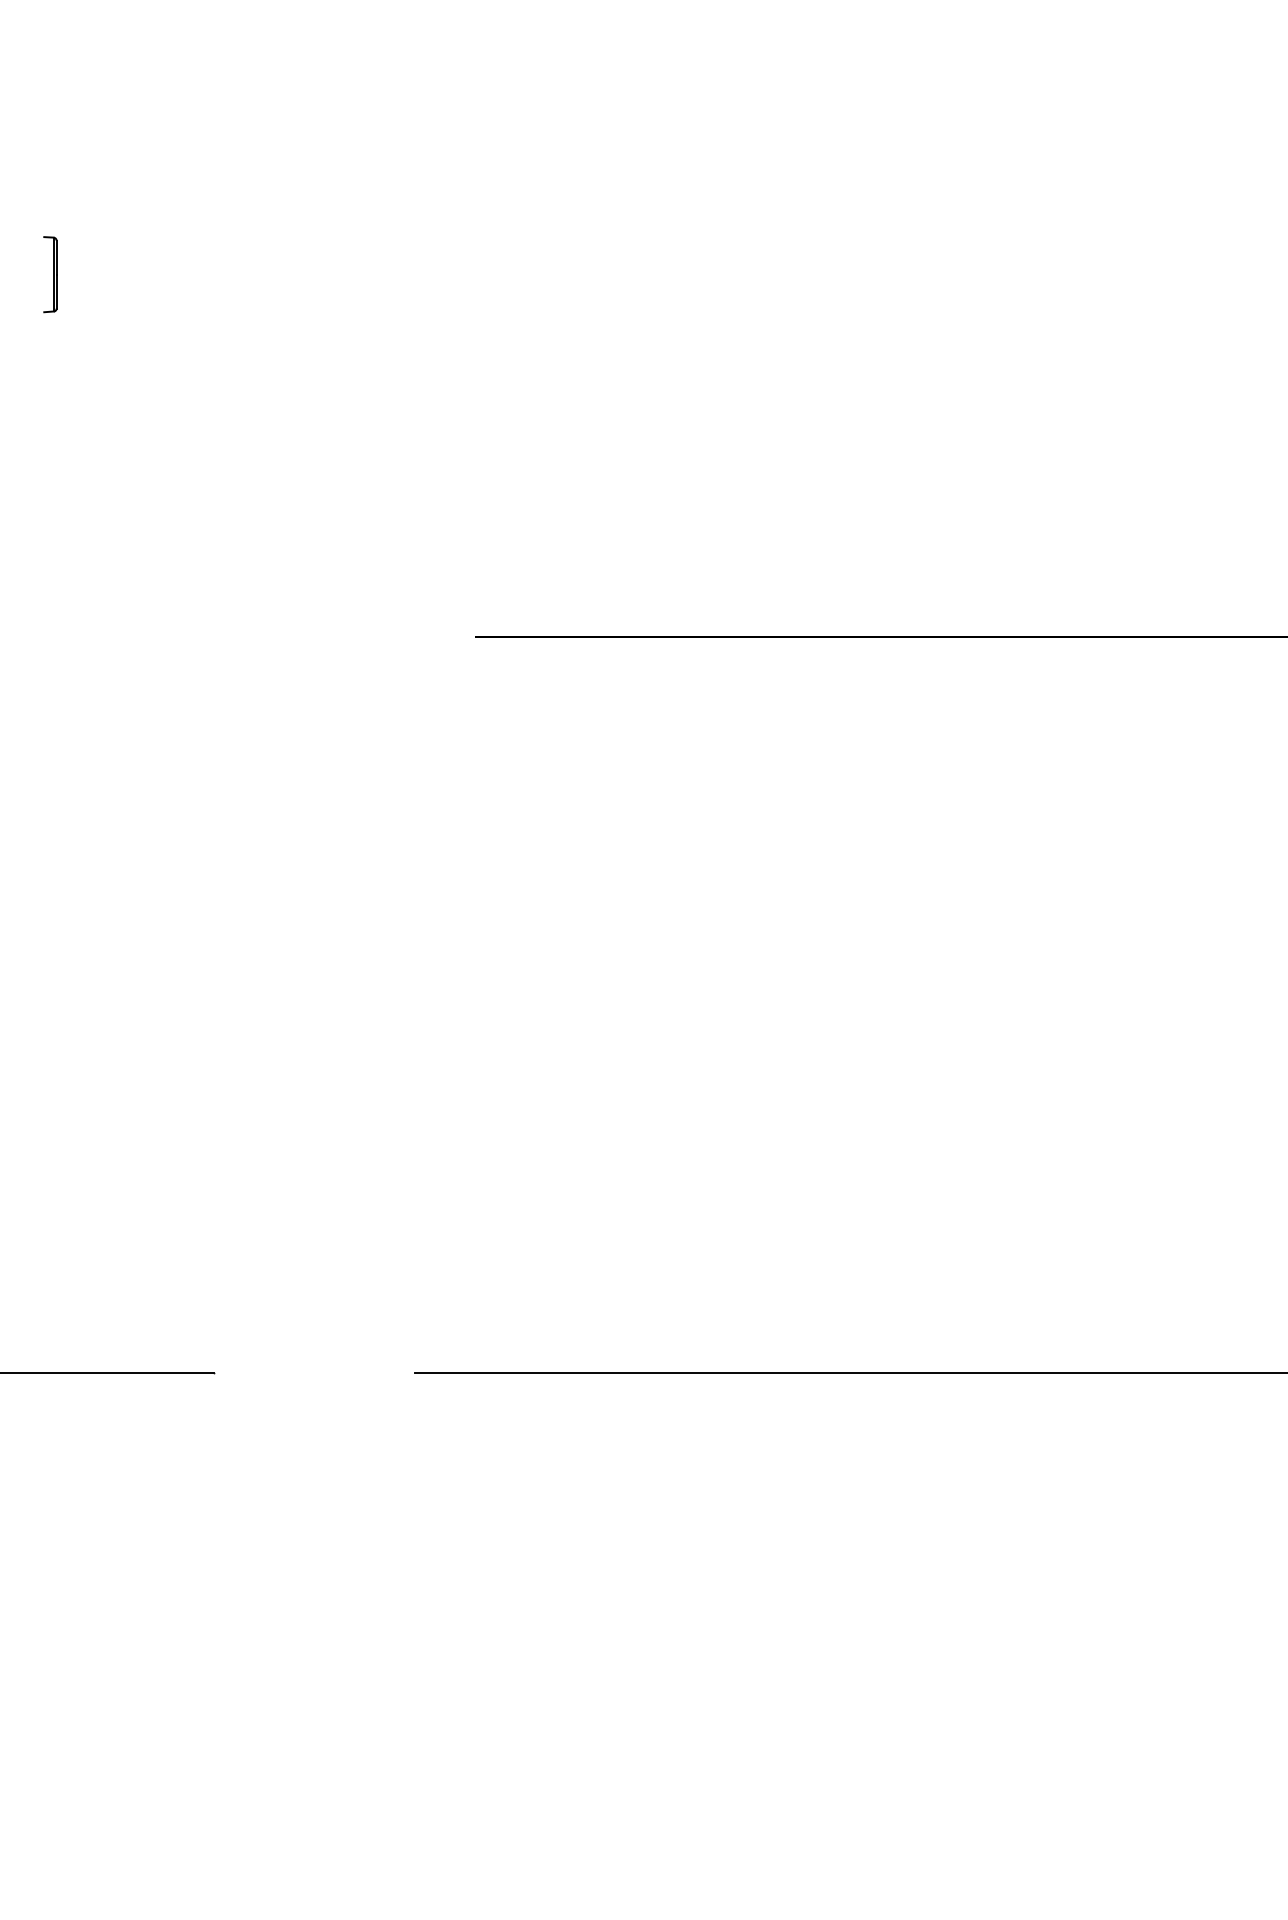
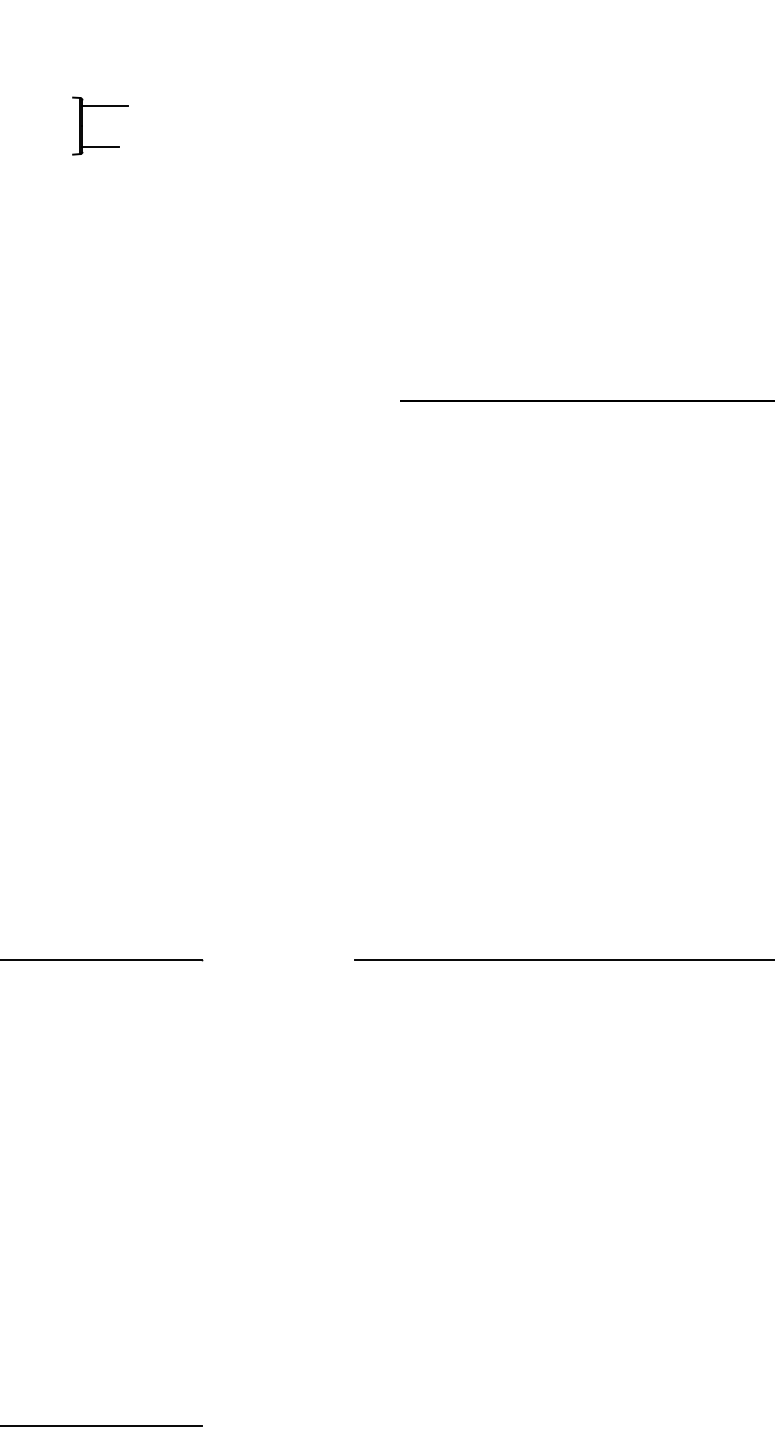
line: (85, 247) -> (104, 105), added
line: (80, 301) -> (100, 146), added

